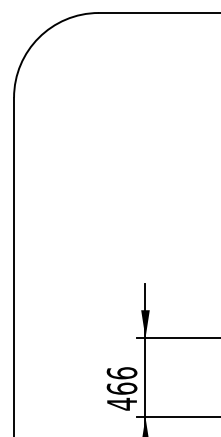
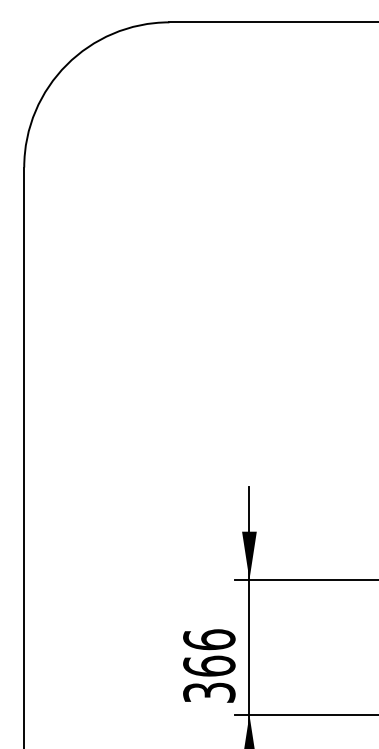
text: (121, 403) -> (208, 691), 466 -> 366

